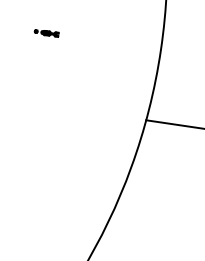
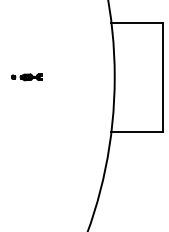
part: (45, 33) -> (26, 77), size x1.67

